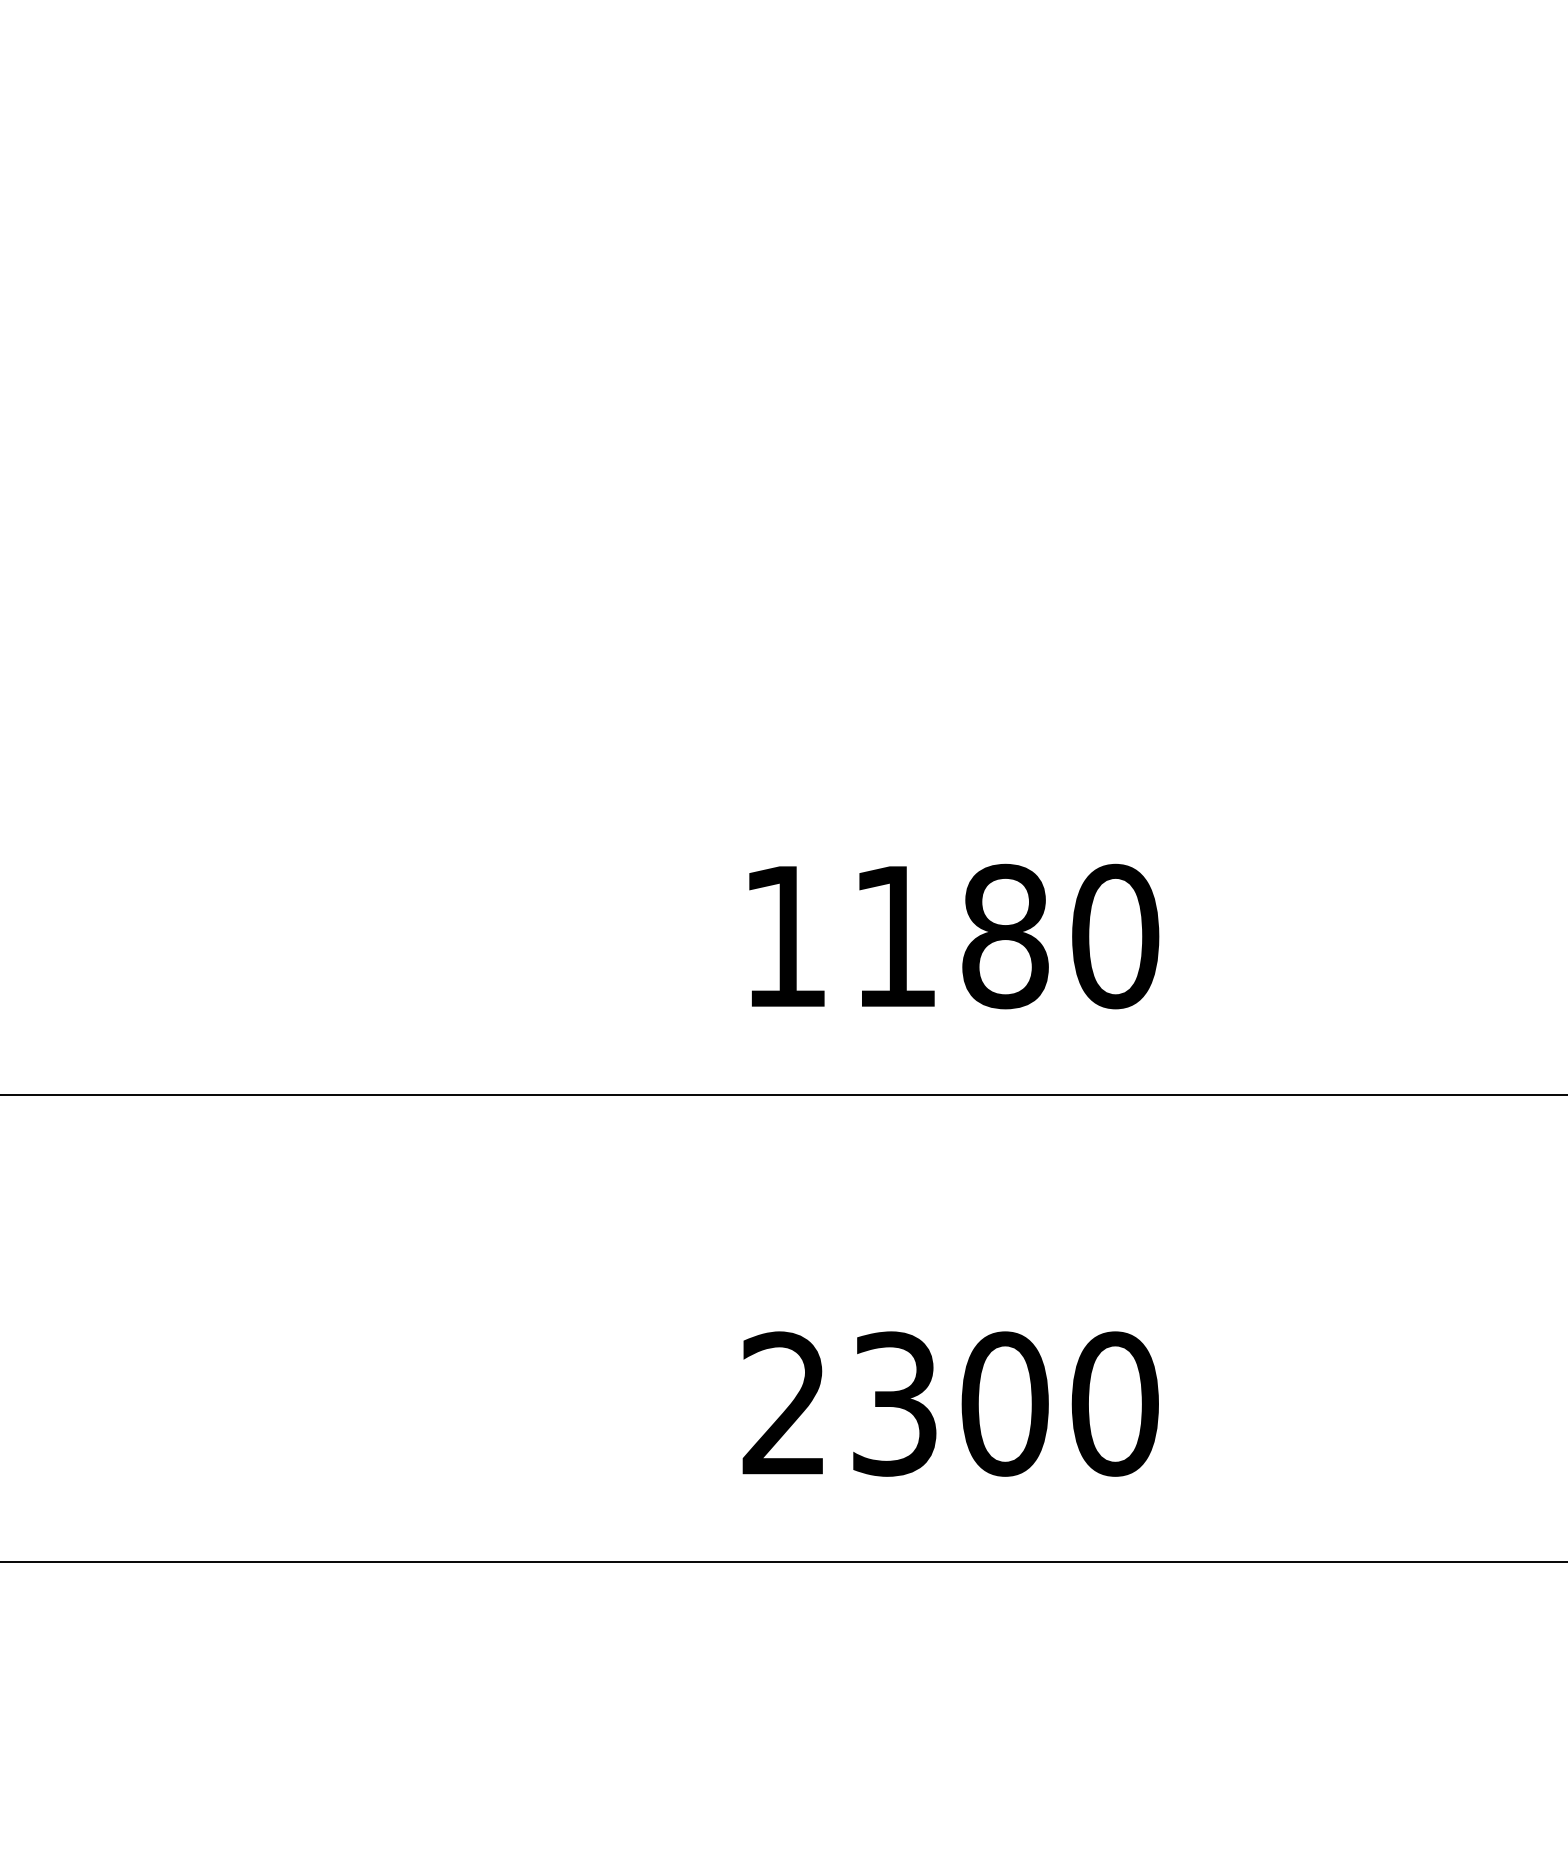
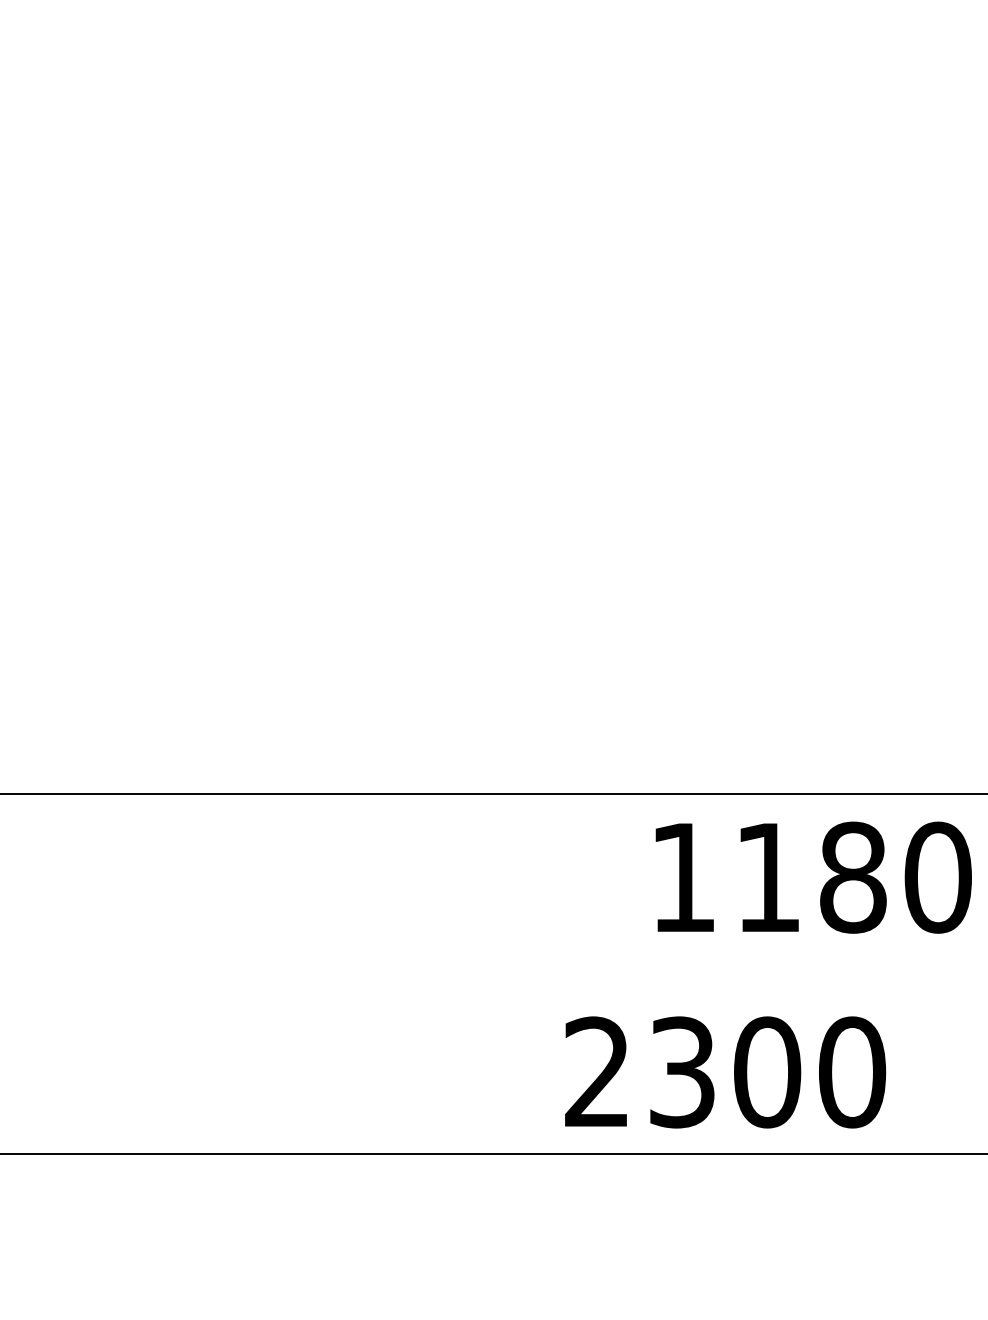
text: (954, 936) -> (814, 877), moved
text: (950, 1403) -> (725, 1072), moved

